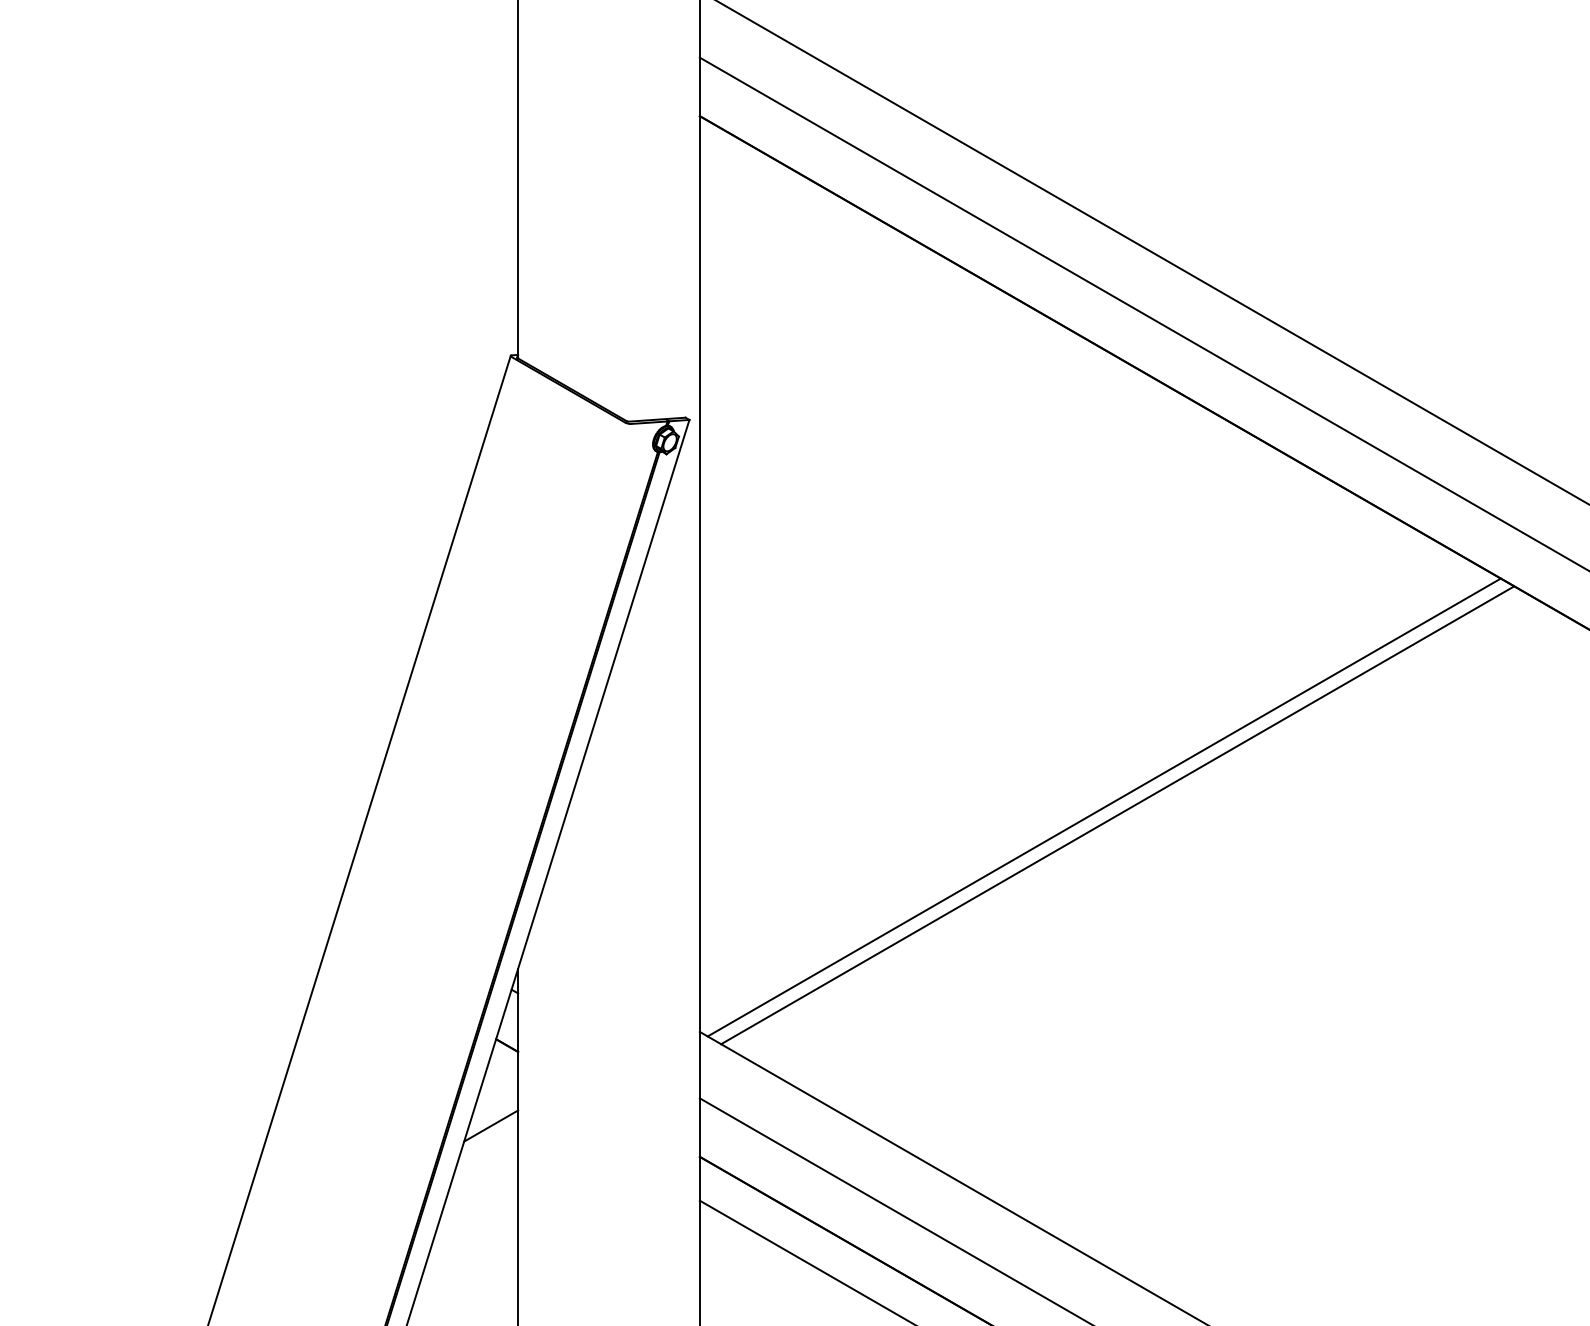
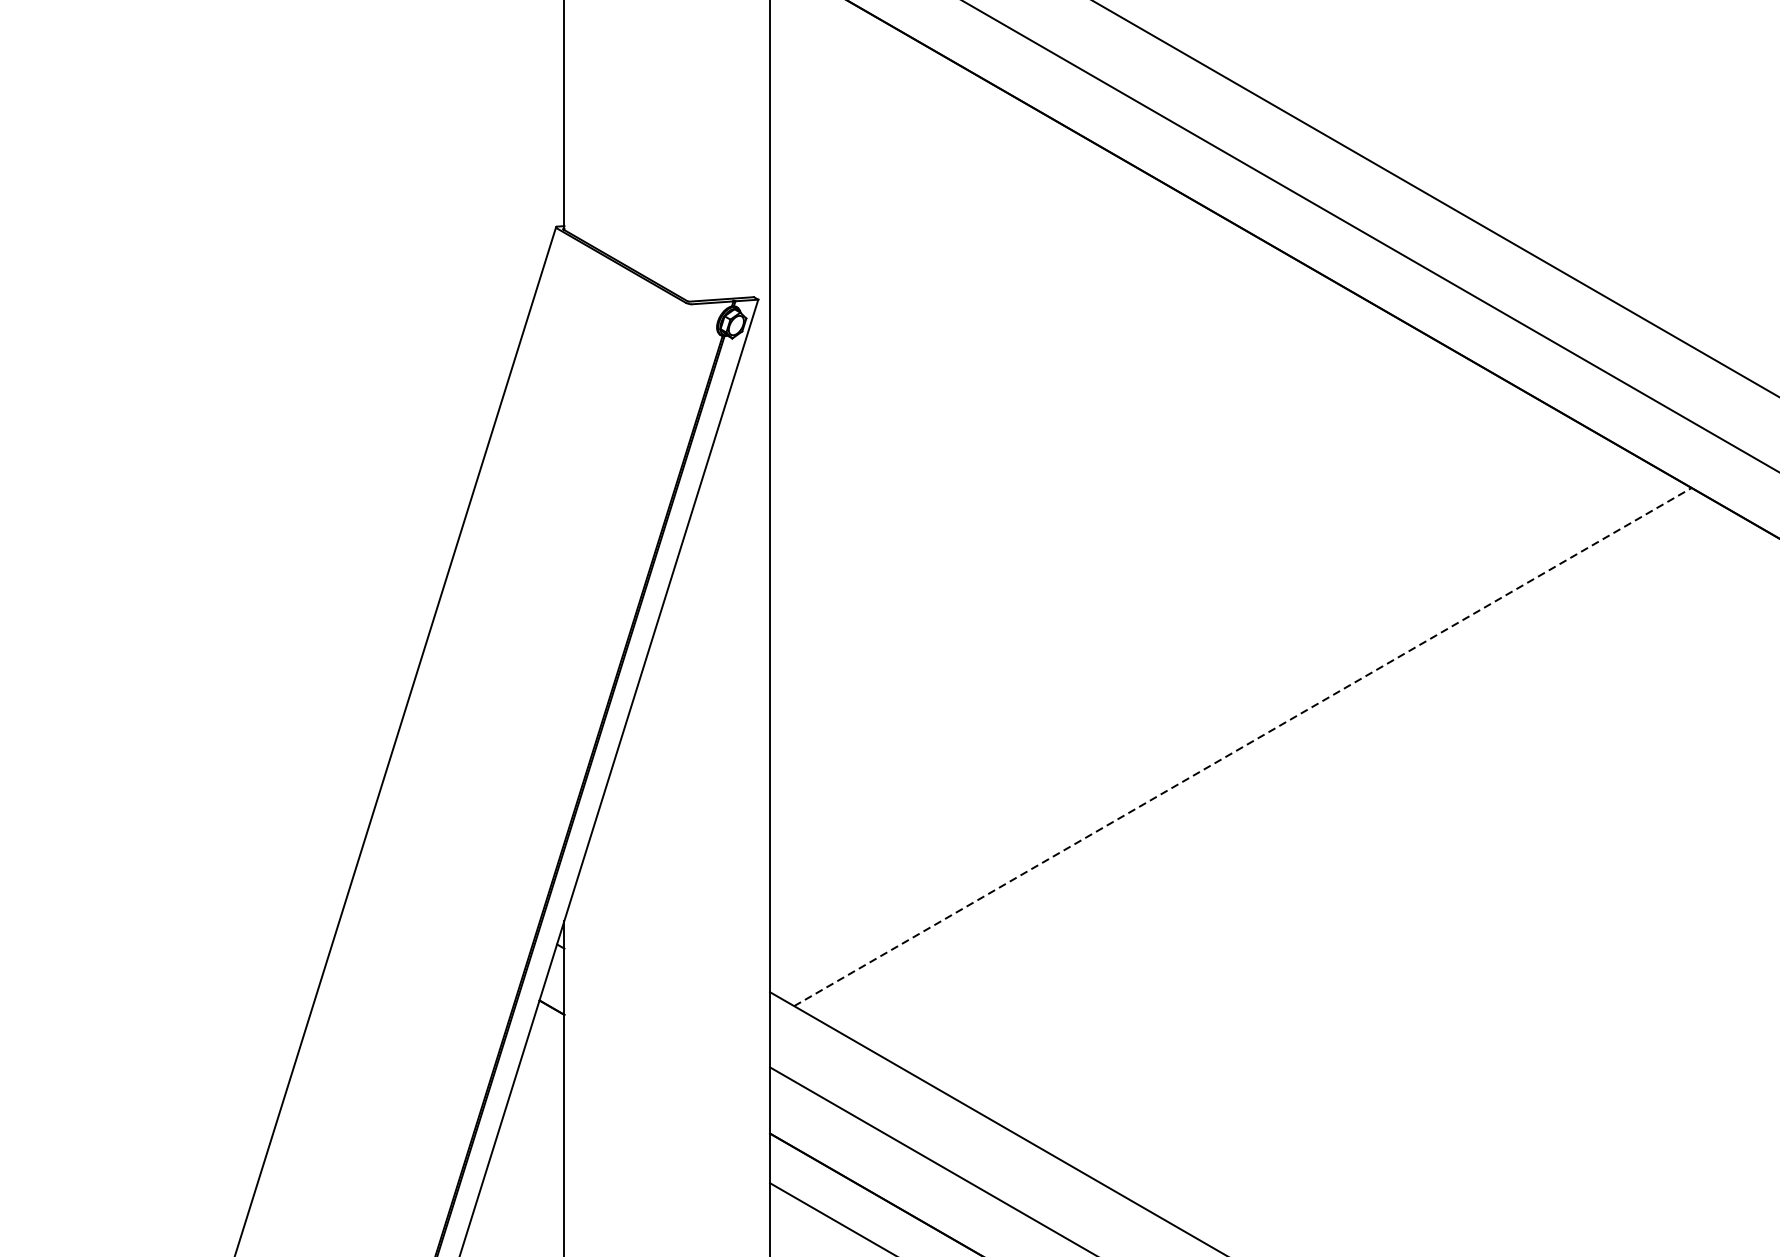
line: (1103, 807) -> (1226, 738), removed
line: (1117, 815) -> (1242, 747), solid -> dashed
line: (491, 1125) -> (534, 1098), removed

